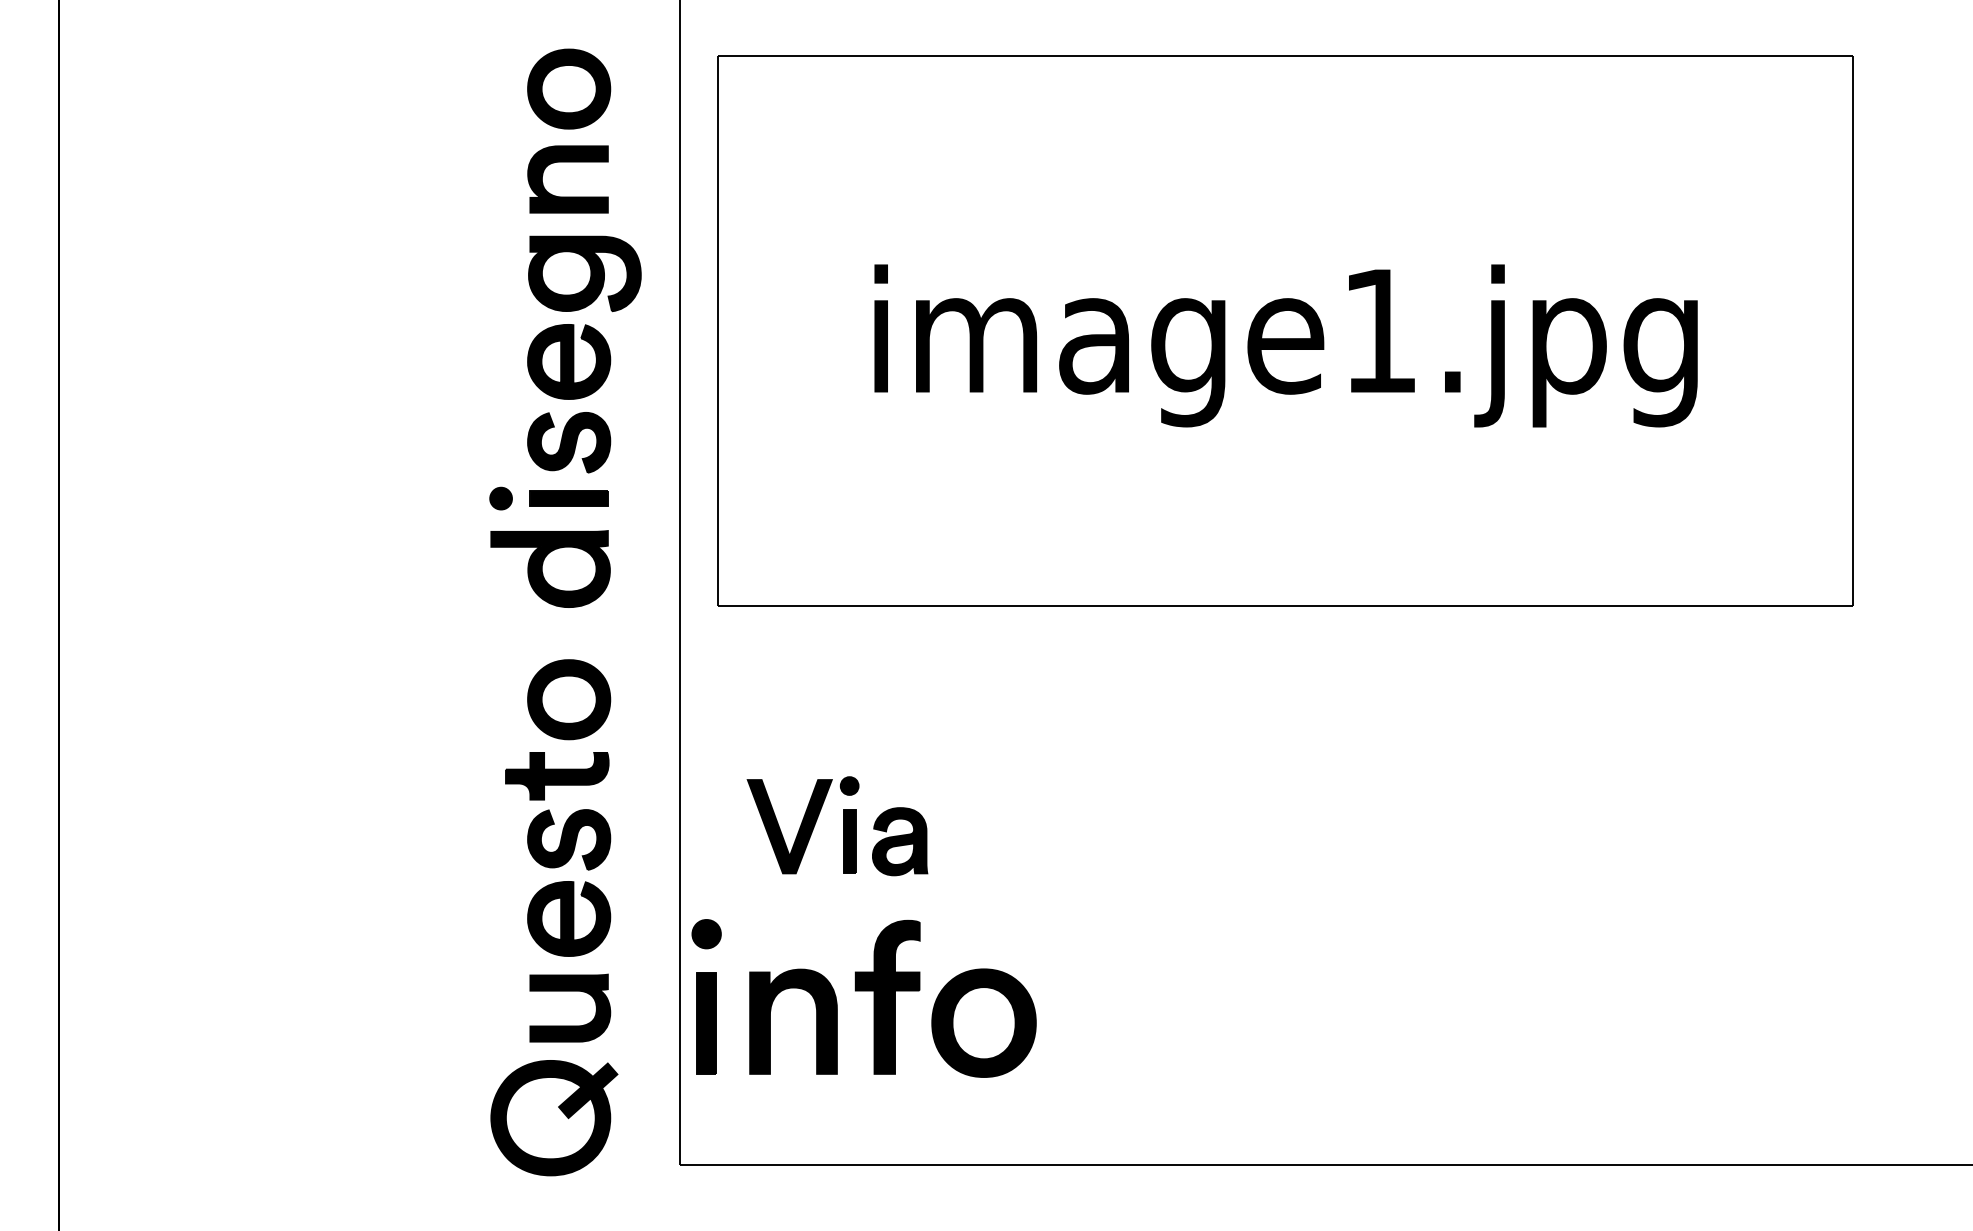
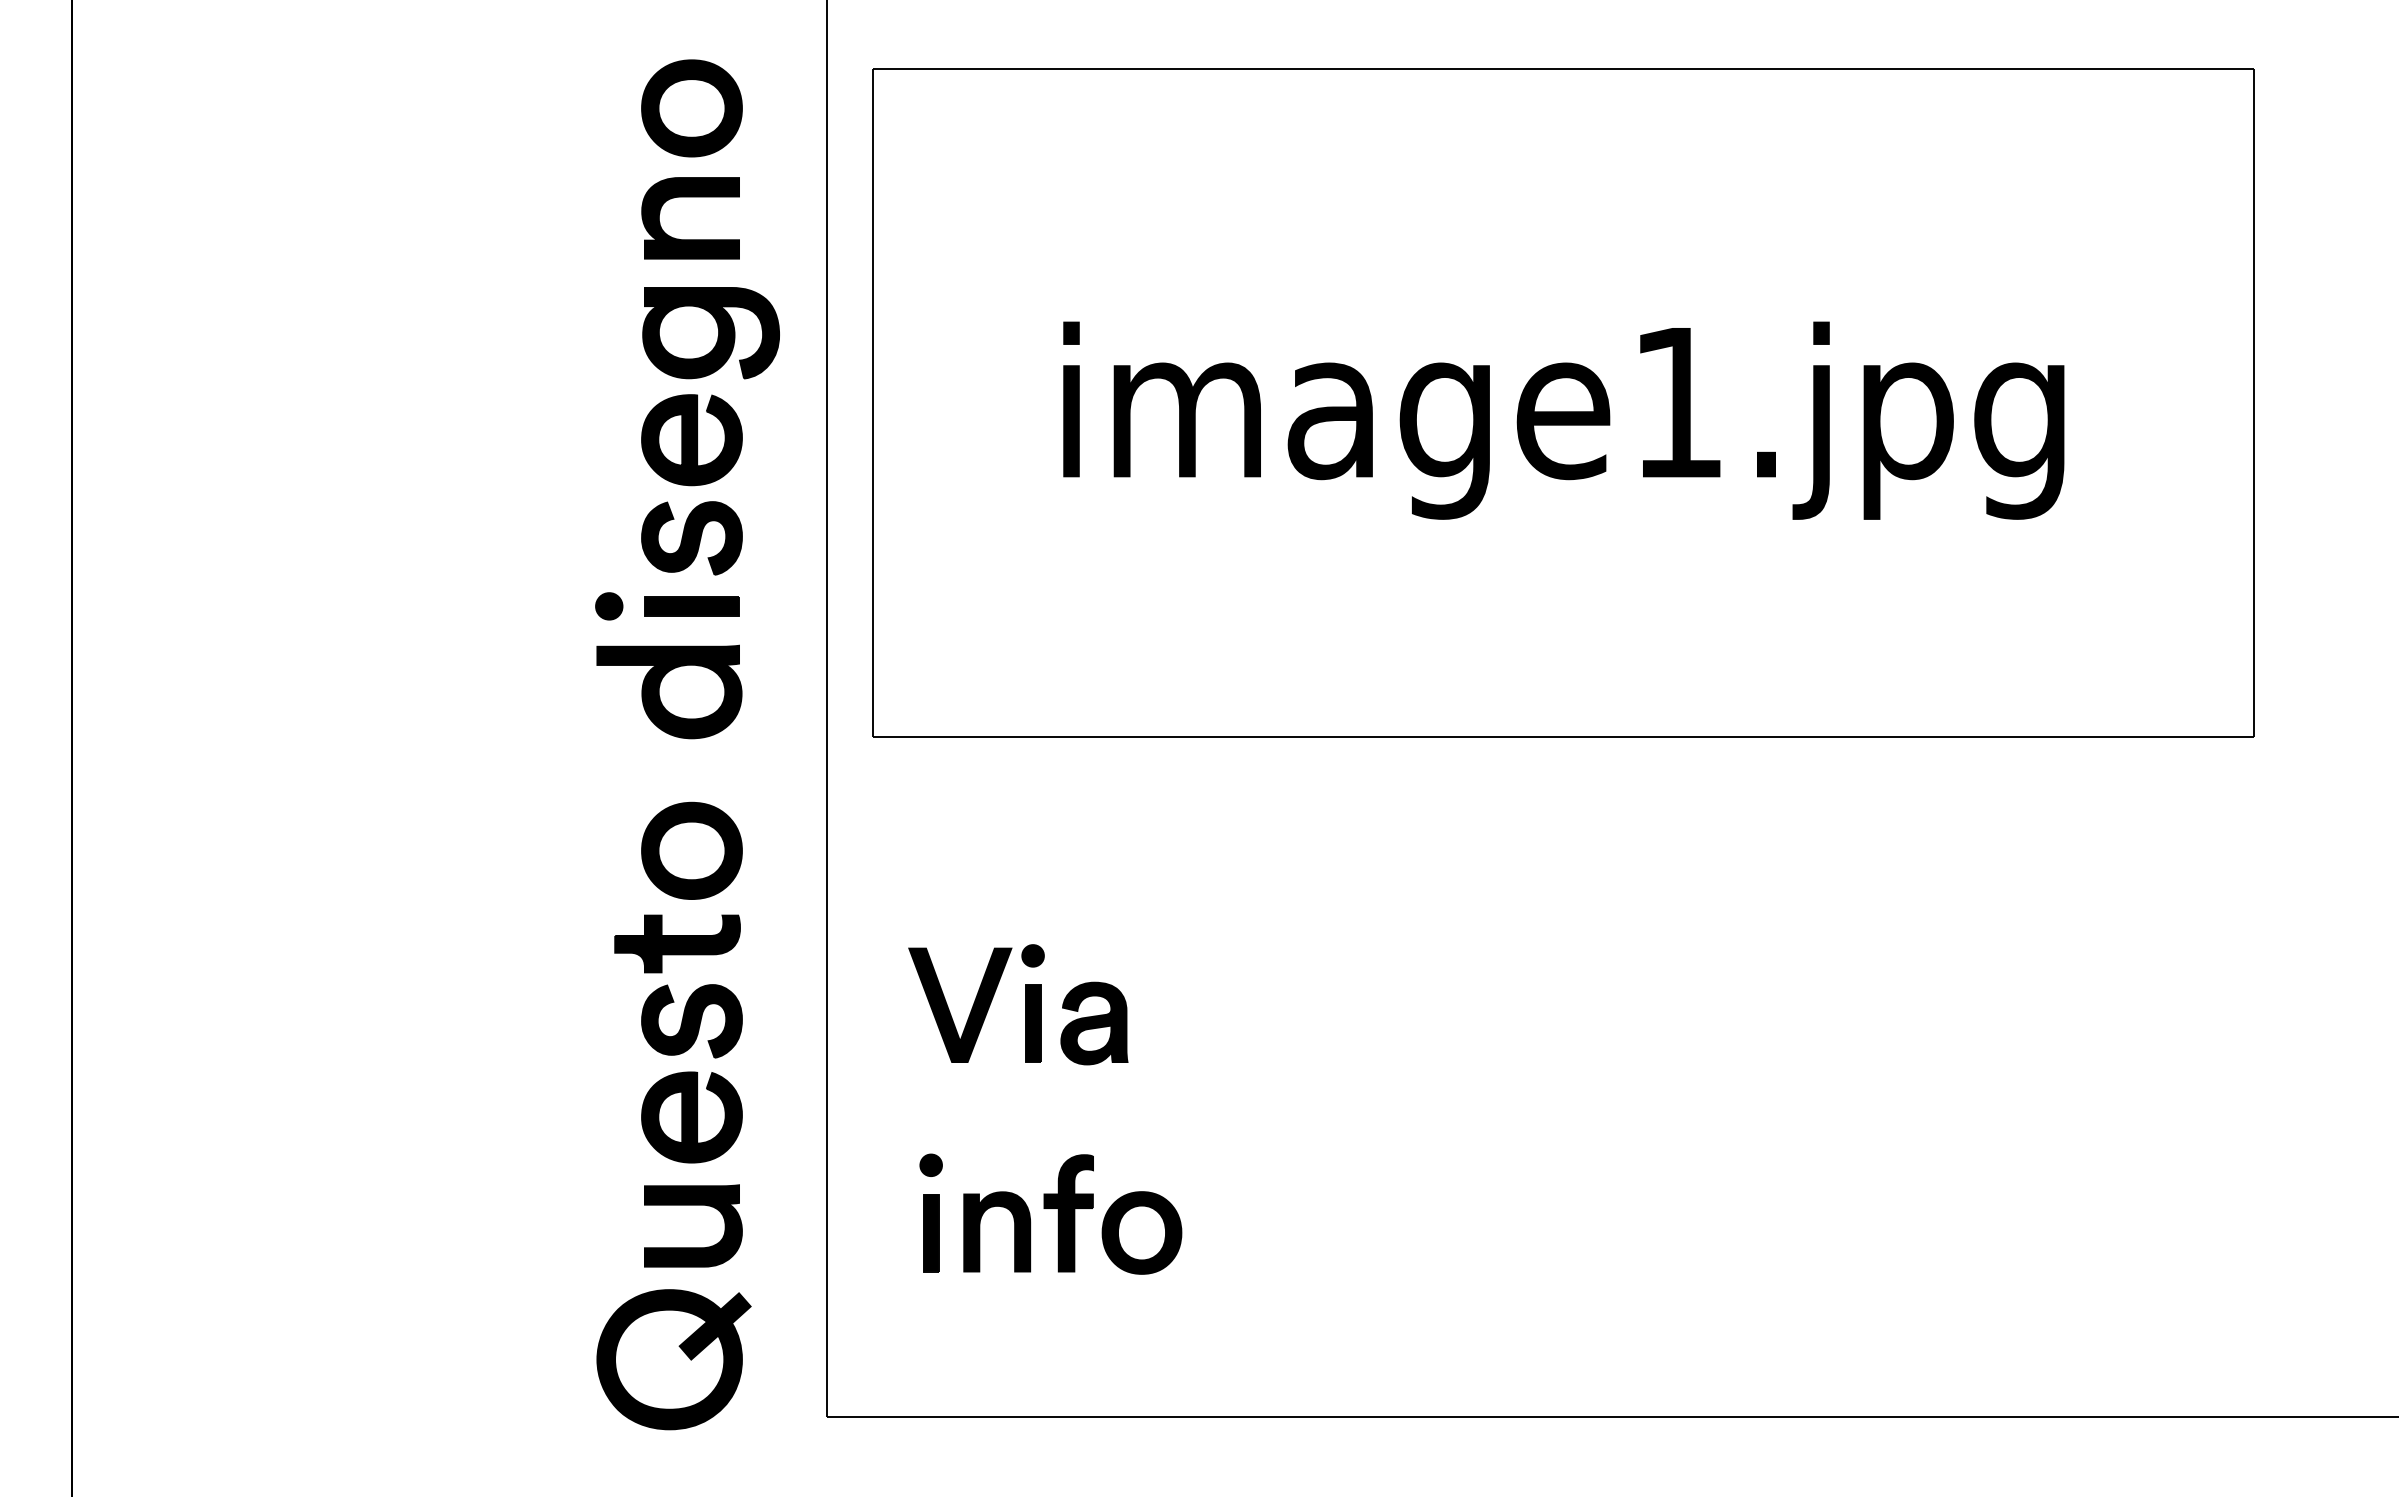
part: (864, 998) -> (1051, 1214), size x0.62

